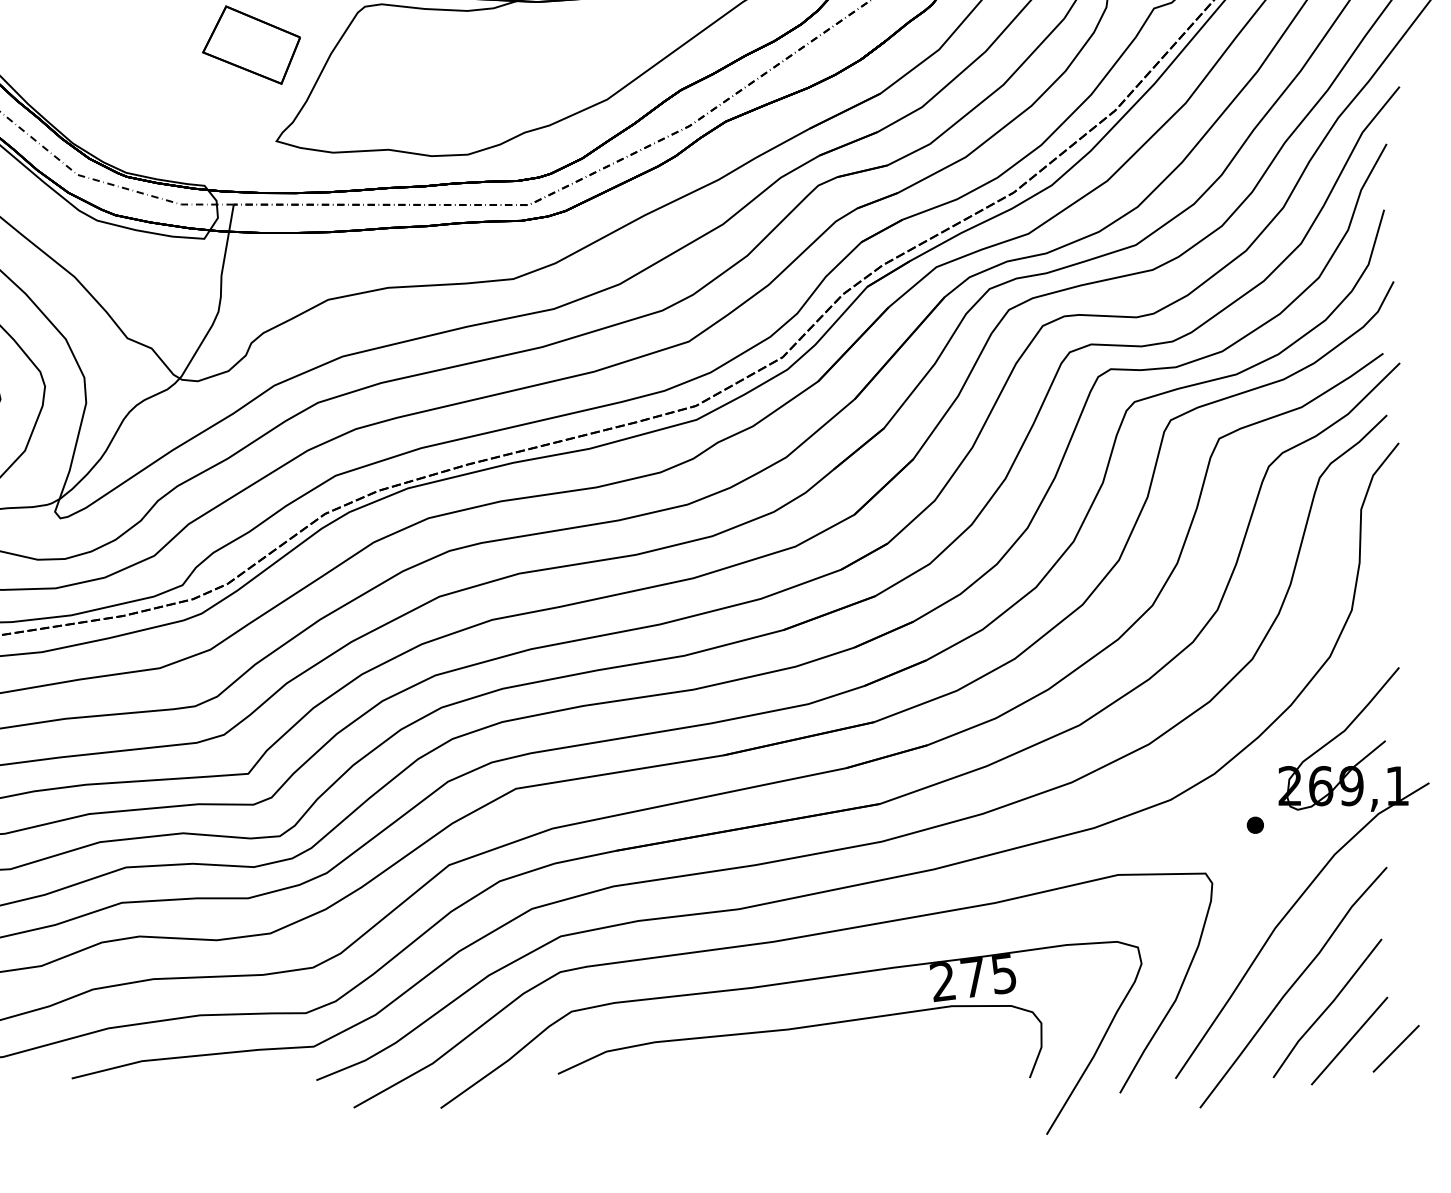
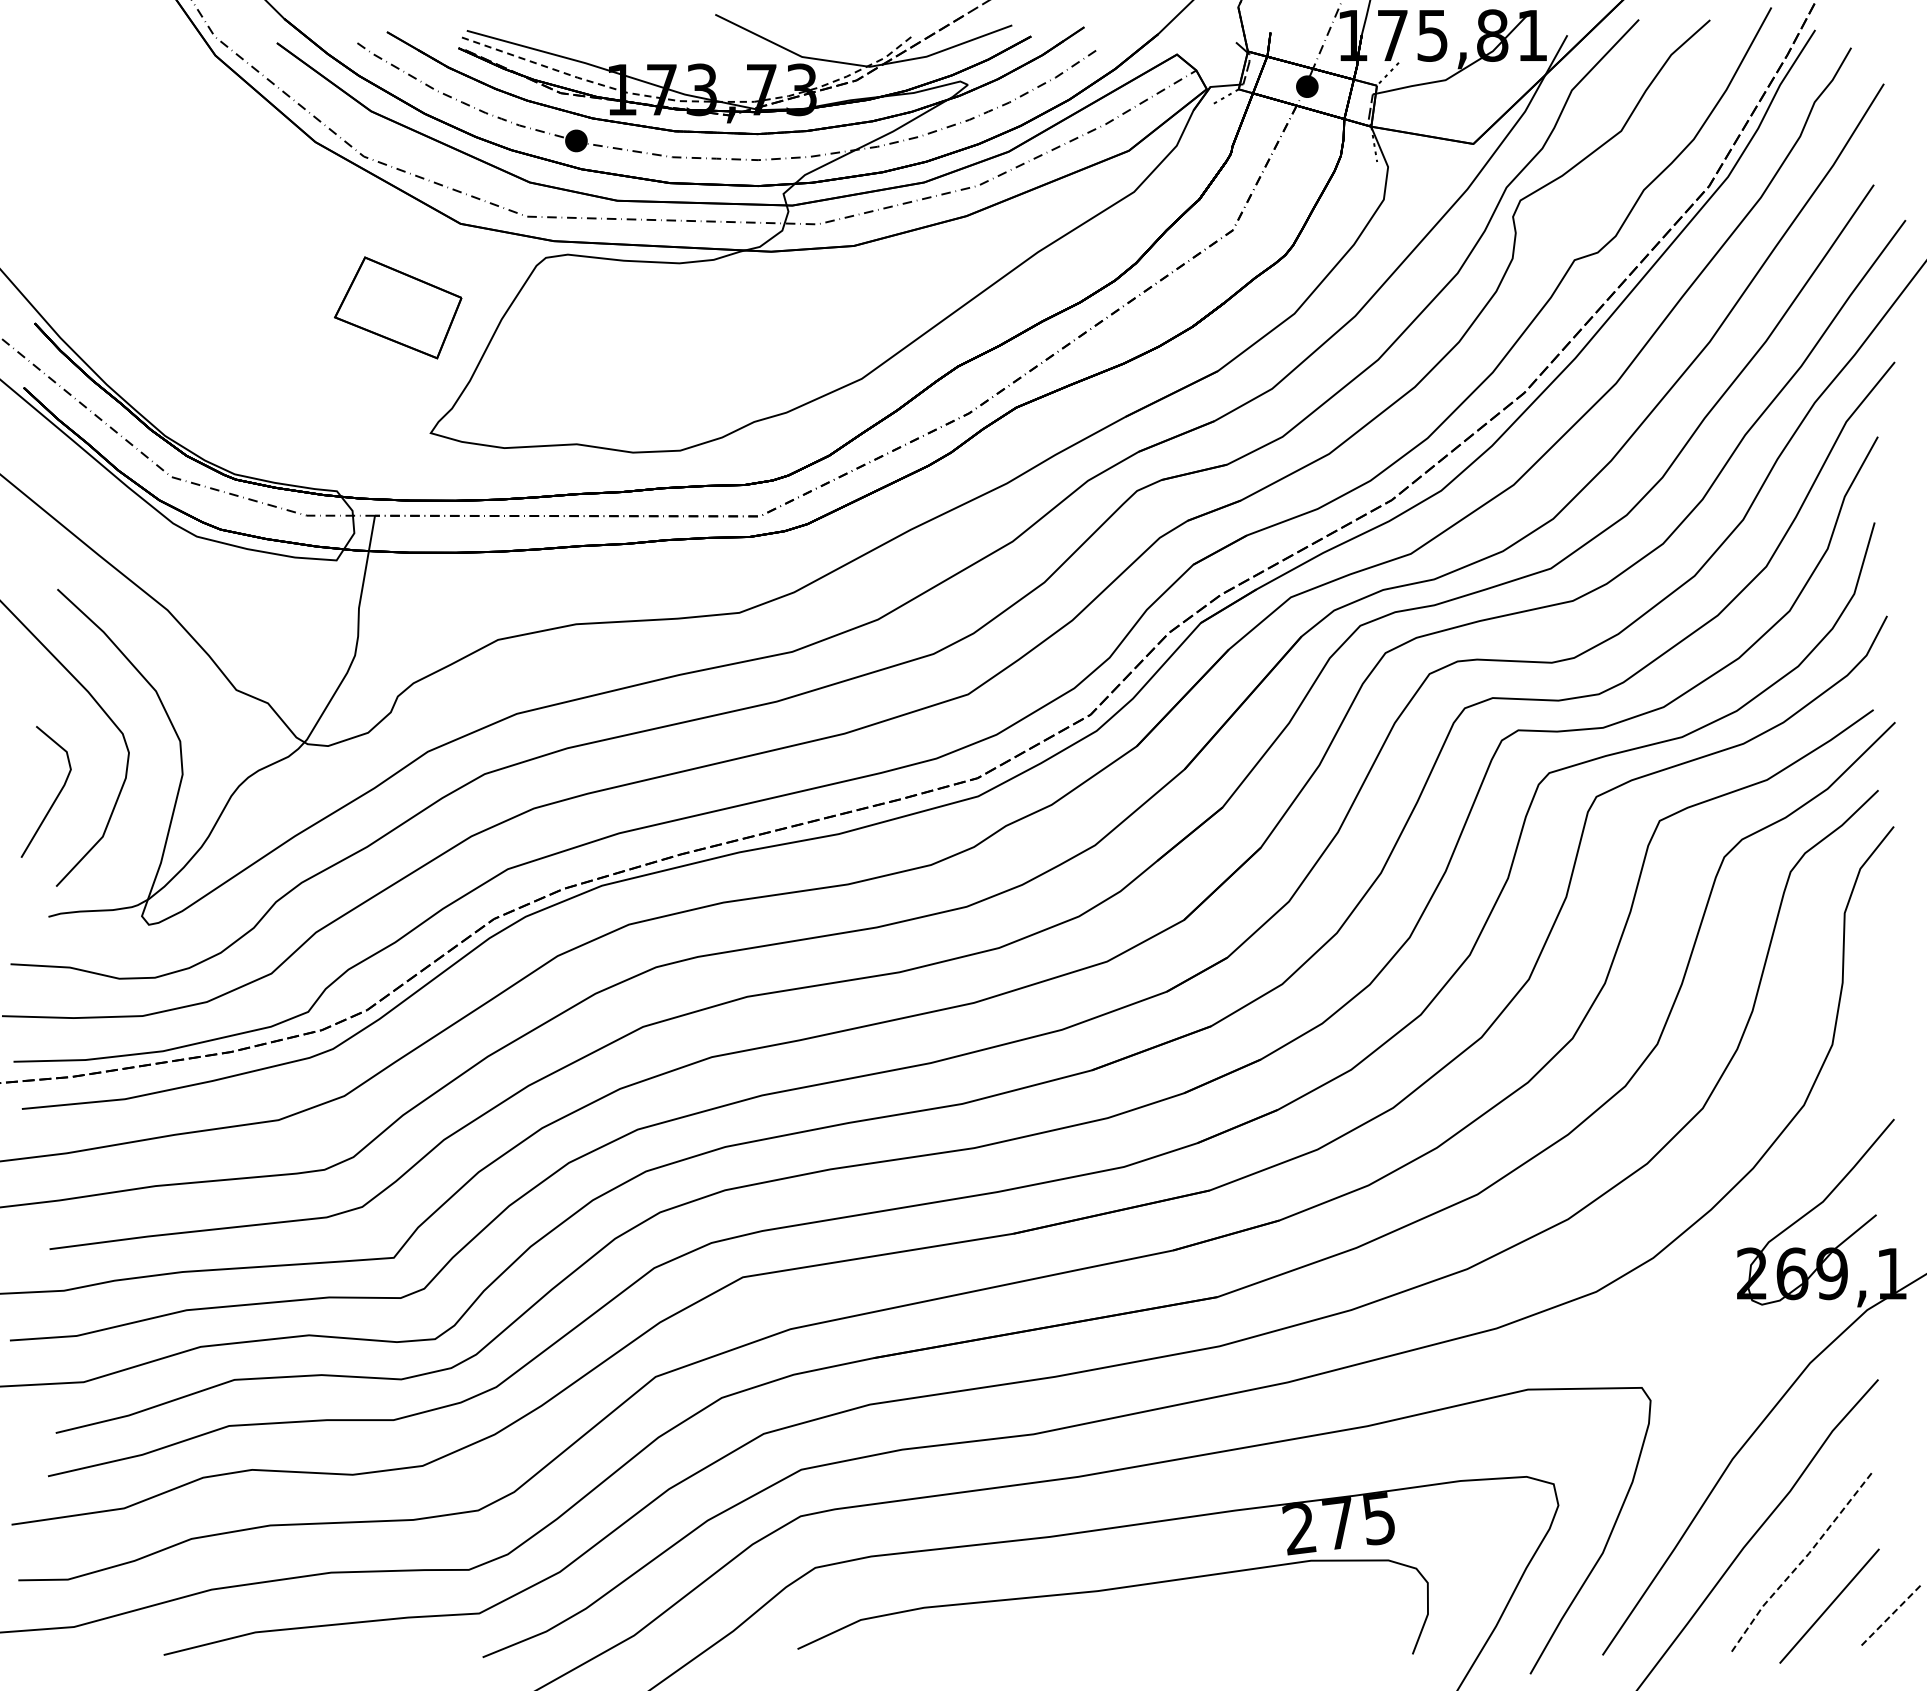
part: (1255, 824) -> (1706, 1324), removed
line: (1327, 1008) -> (1800, 1563), solid -> dashed
line: (1396, 1048) -> (1890, 1616), solid -> dashed

